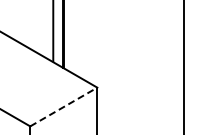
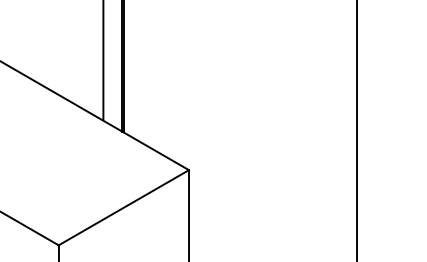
line: (63, 107) -> (123, 208), dashed -> solid

